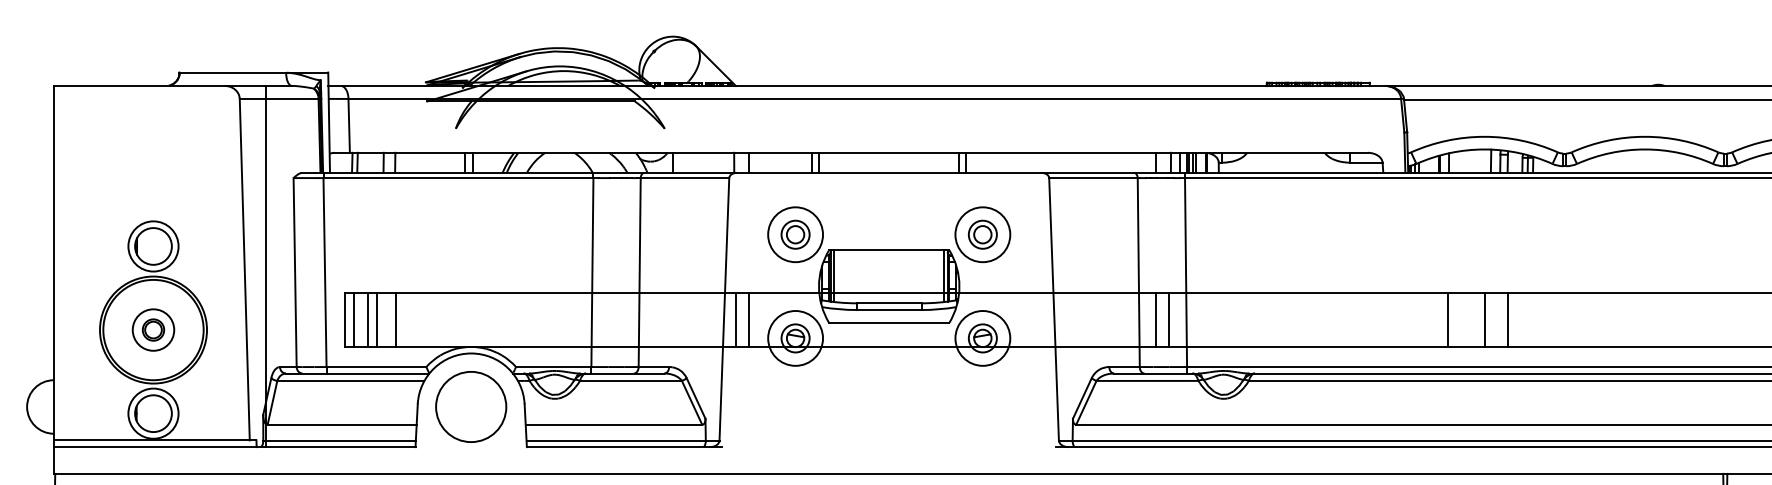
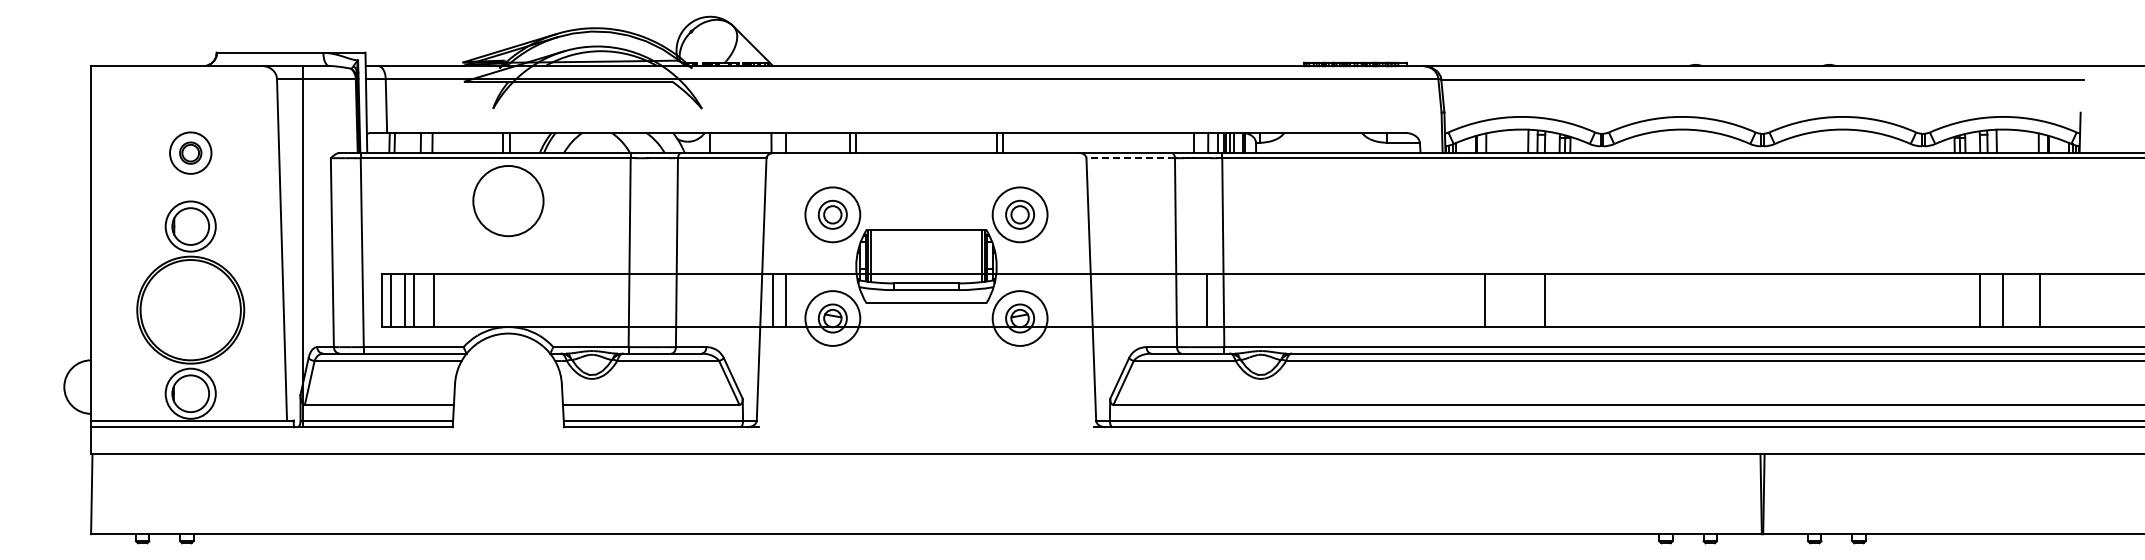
line: (1093, 178) -> (1130, 158), solid -> dashed
line: (1156, 320) -> (1193, 300), removed
line: (1485, 320) -> (1522, 300), removed
part: (153, 329) -> (190, 152), moved
circle: (471, 407) -> (508, 201), moved

